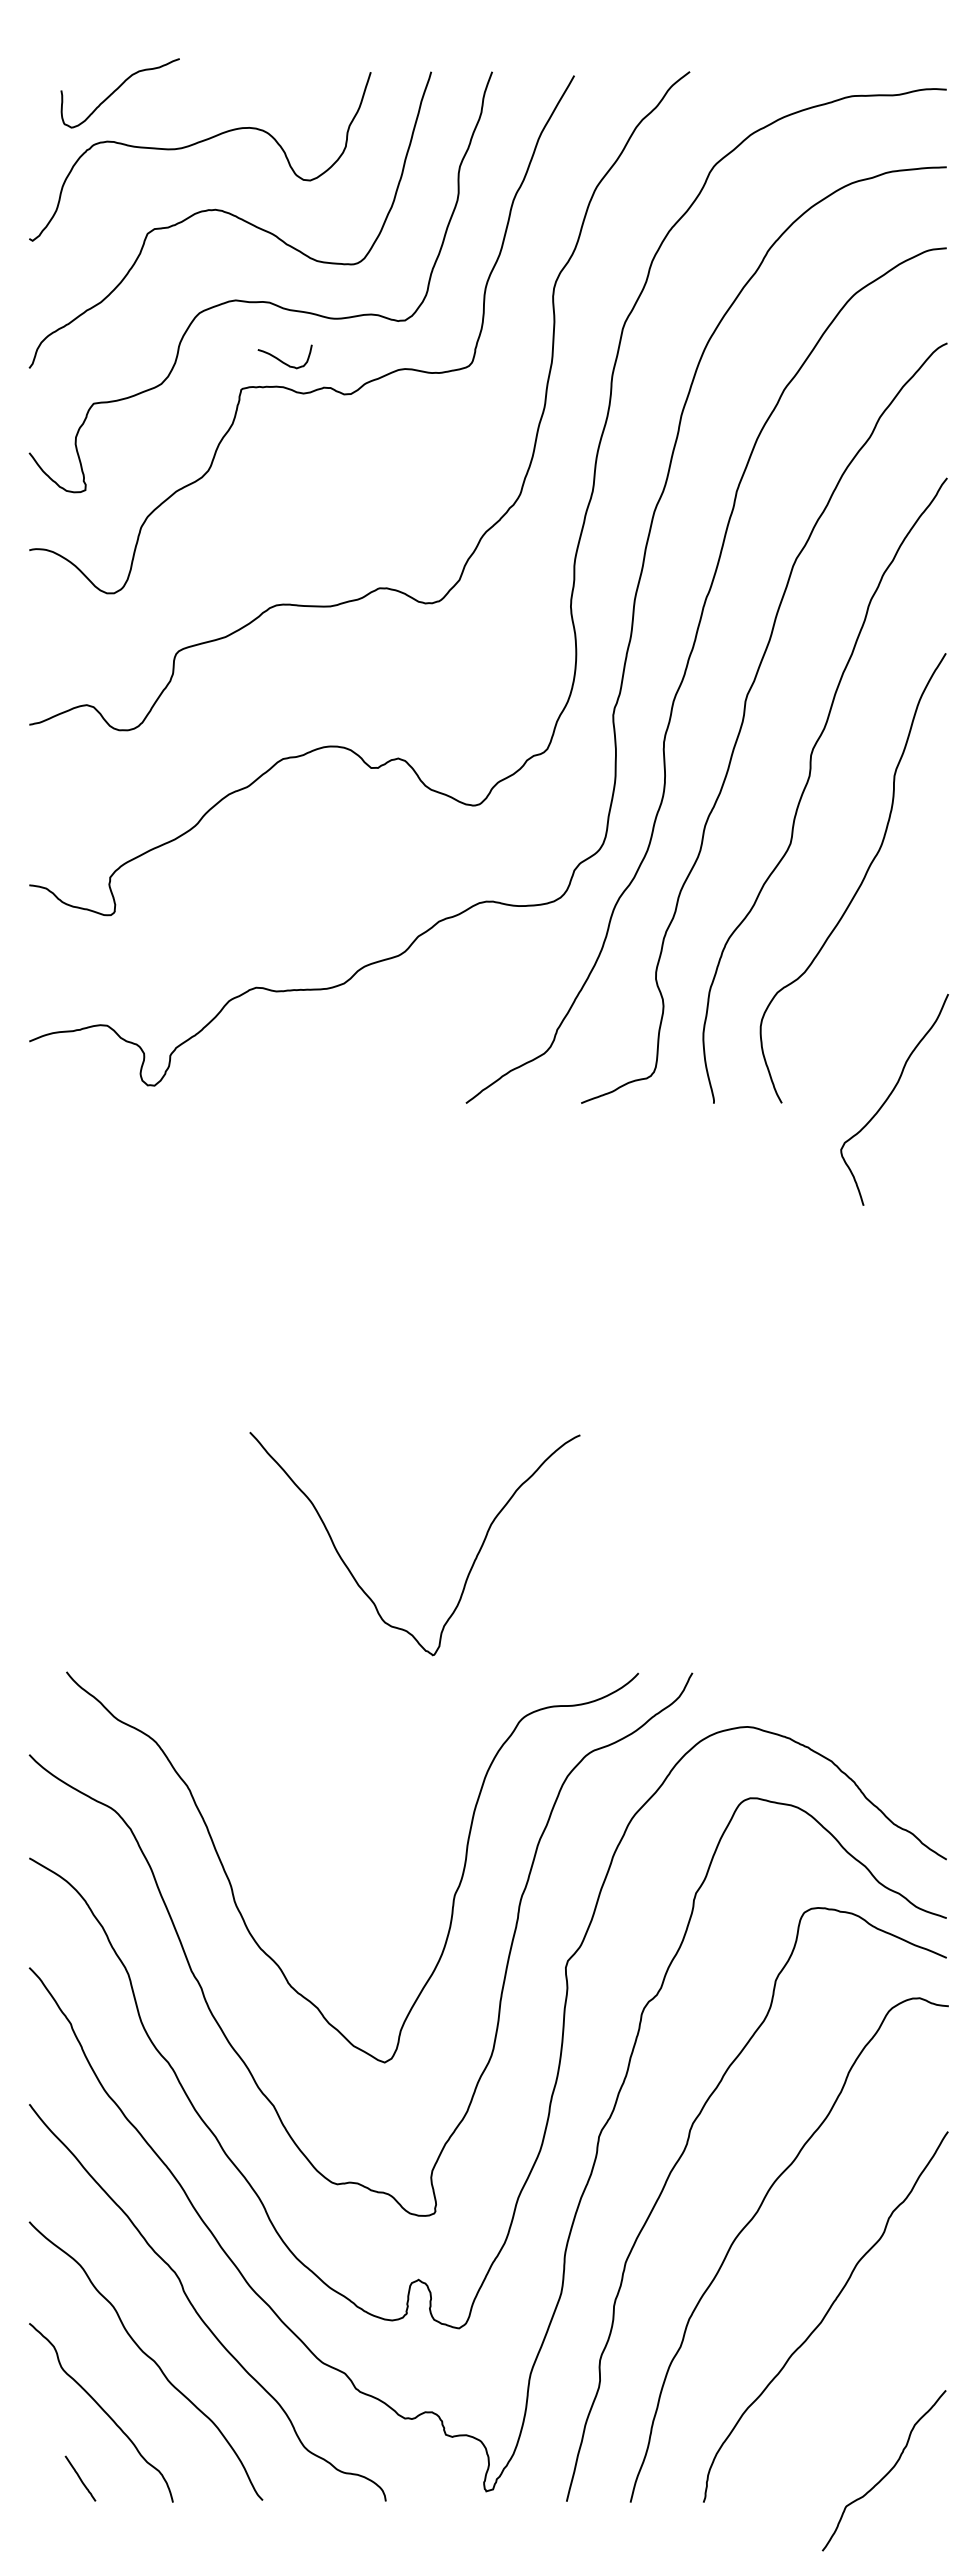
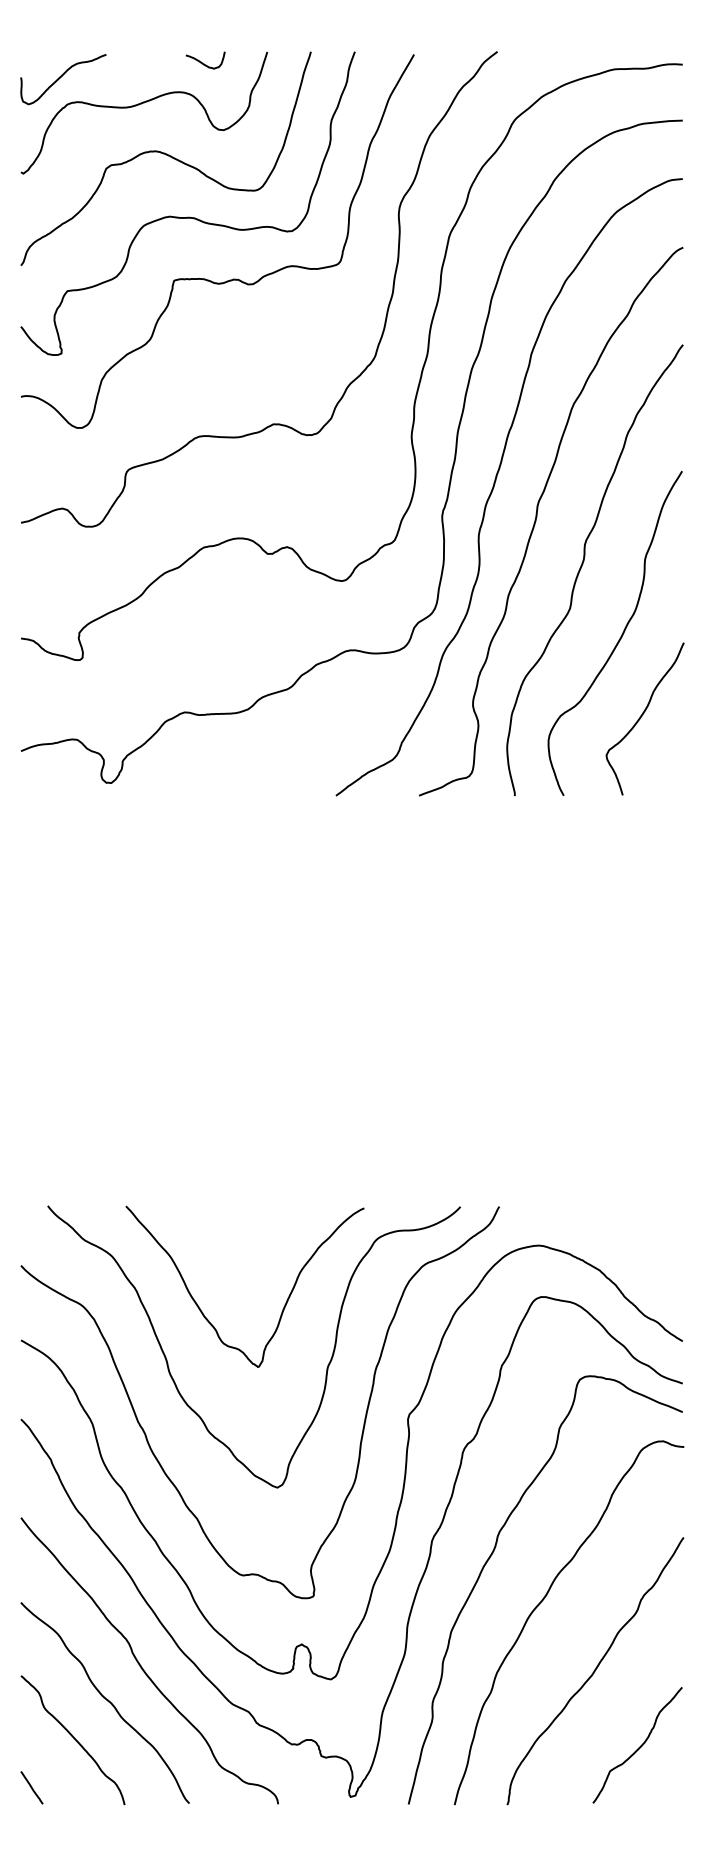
curve: (118, 89) -> (62, 76), moved
curve: (280, 359) -> (202, 62), moved
curve: (890, 1096) -> (642, 716), moved
curve: (471, 1565) -> (285, 1302), moved
curve: (887, 2472) -> (640, 1746), moved
line: (80, 2478) -> (31, 1787), moved

